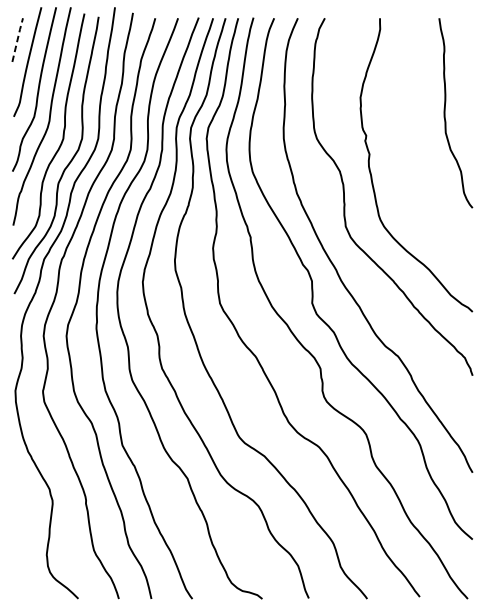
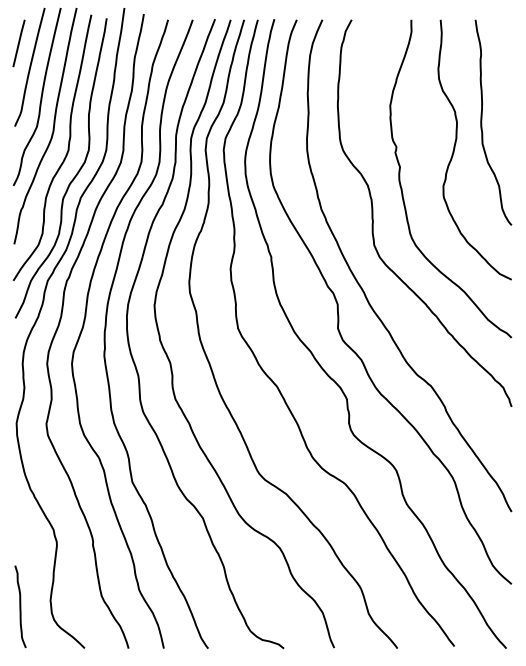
line: (18, 39) -> (19, 42), dashed -> solid
curve: (421, 132) -> (456, 143), added
curve: (19, 560) -> (20, 606), added

